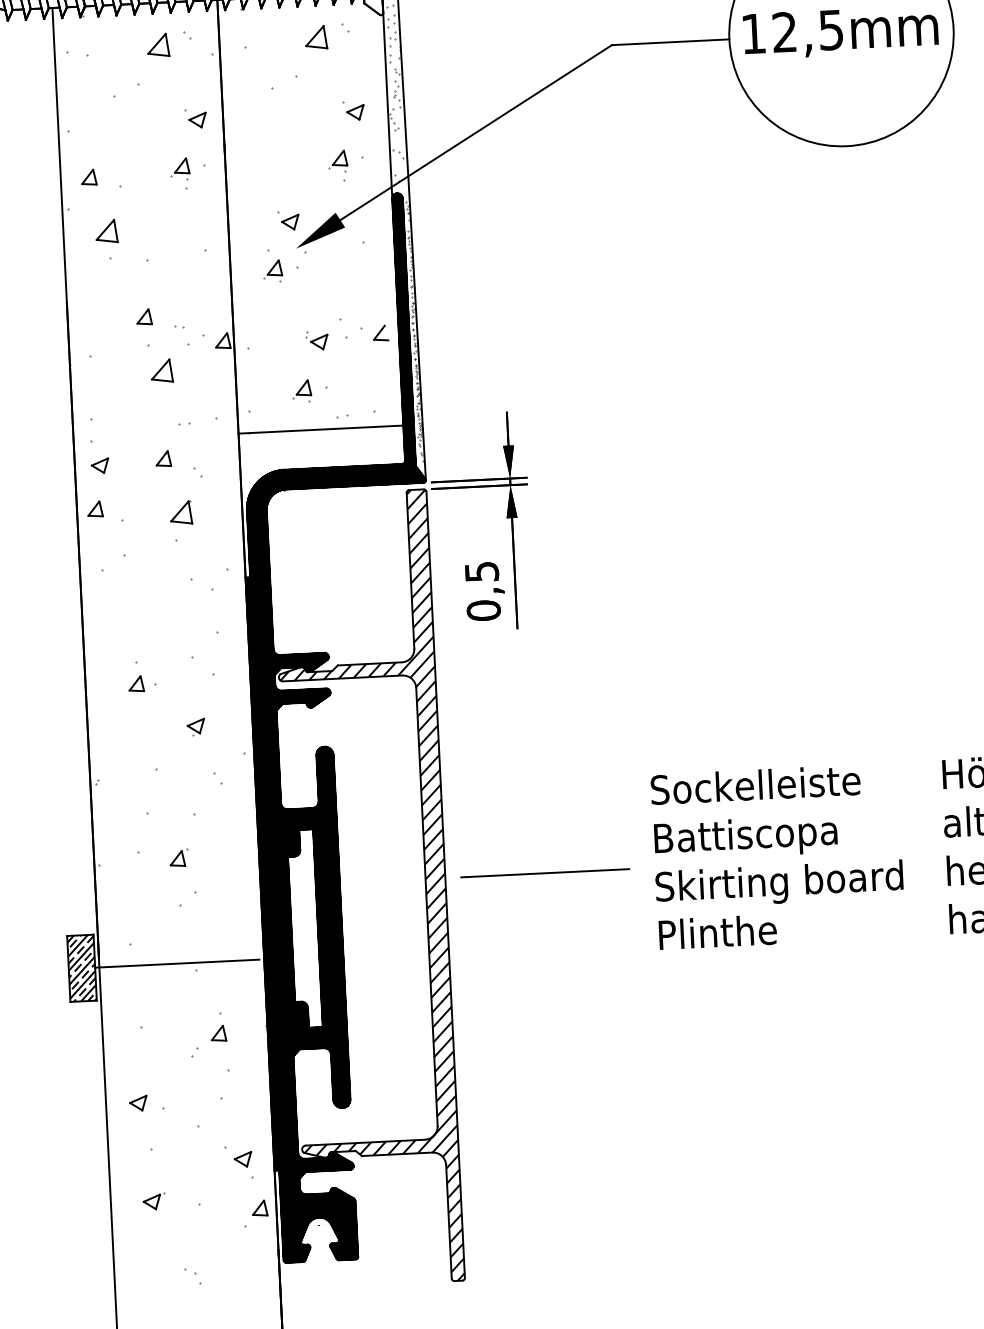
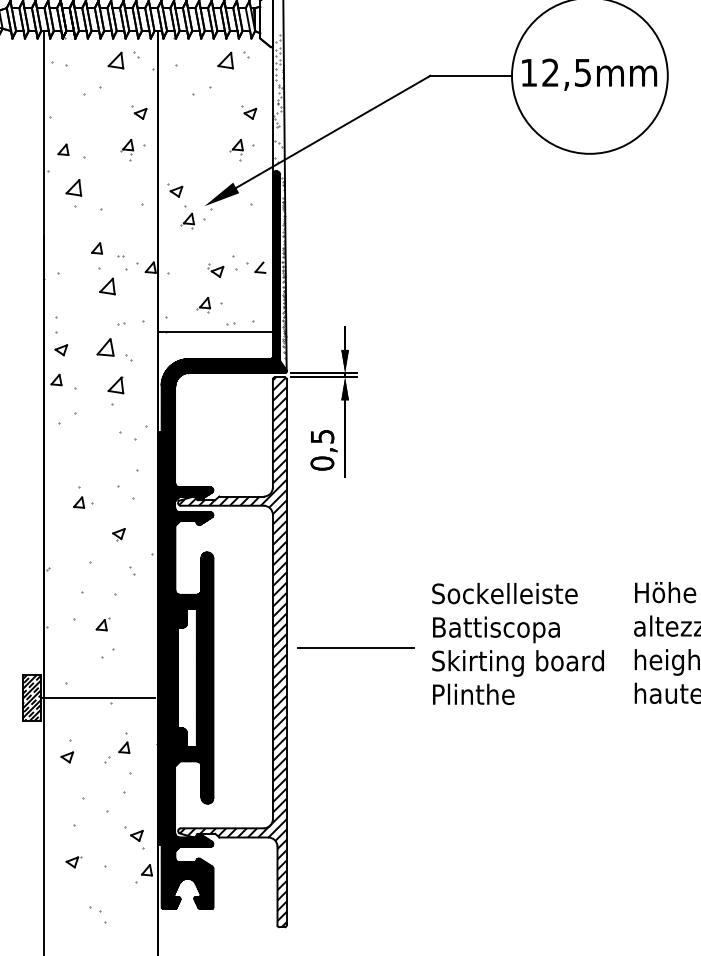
part: (288, 220) -> (175, 190), moved
part: (163, 458) -> (105, 347), size x1.6
part: (138, 1103) -> (67, 757), moved
part: (193, 1276) -> (98, 915), size x1.6

